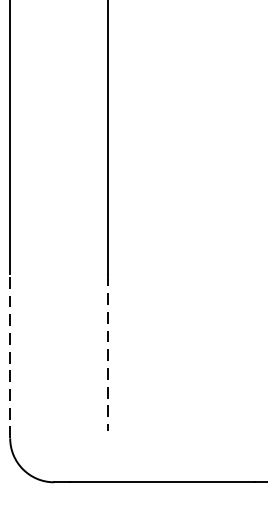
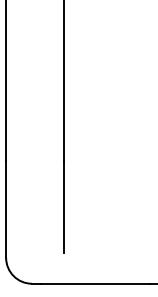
line: (107, 352) -> (63, 207), dashed -> solid
line: (10, 356) -> (6, 209), dashed -> solid

